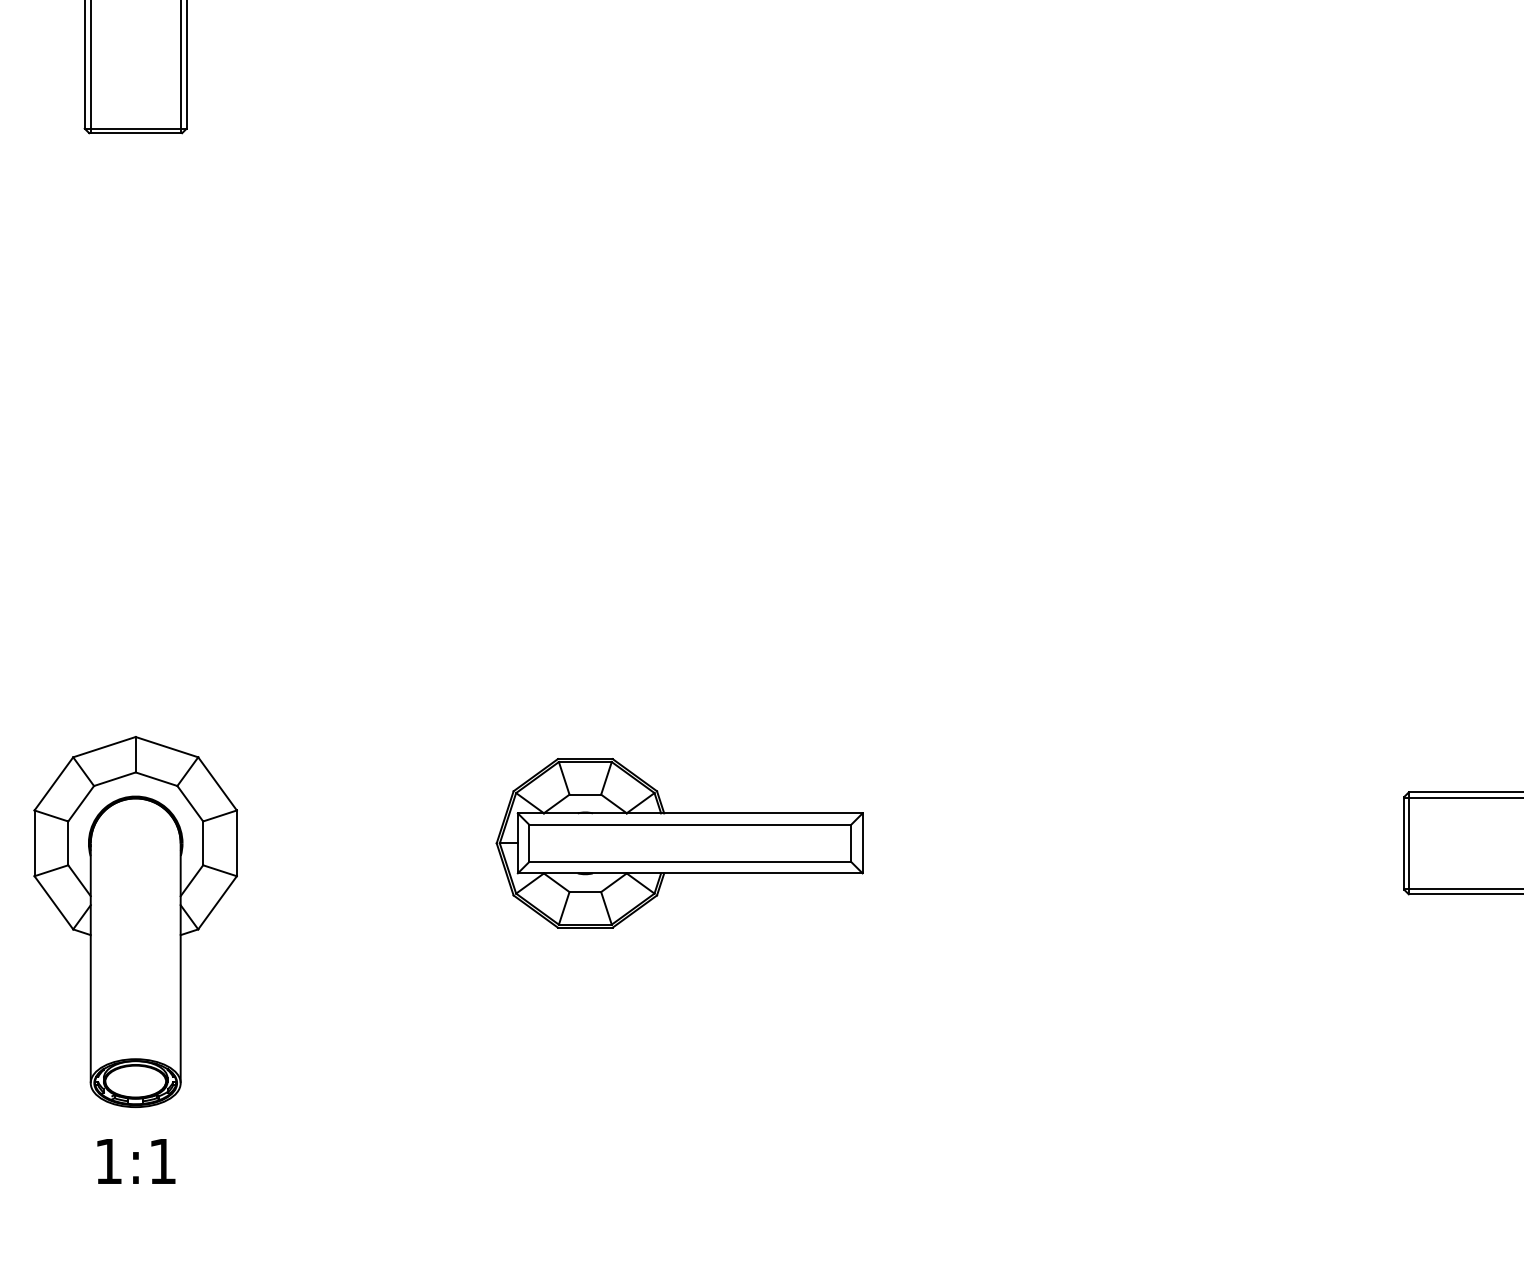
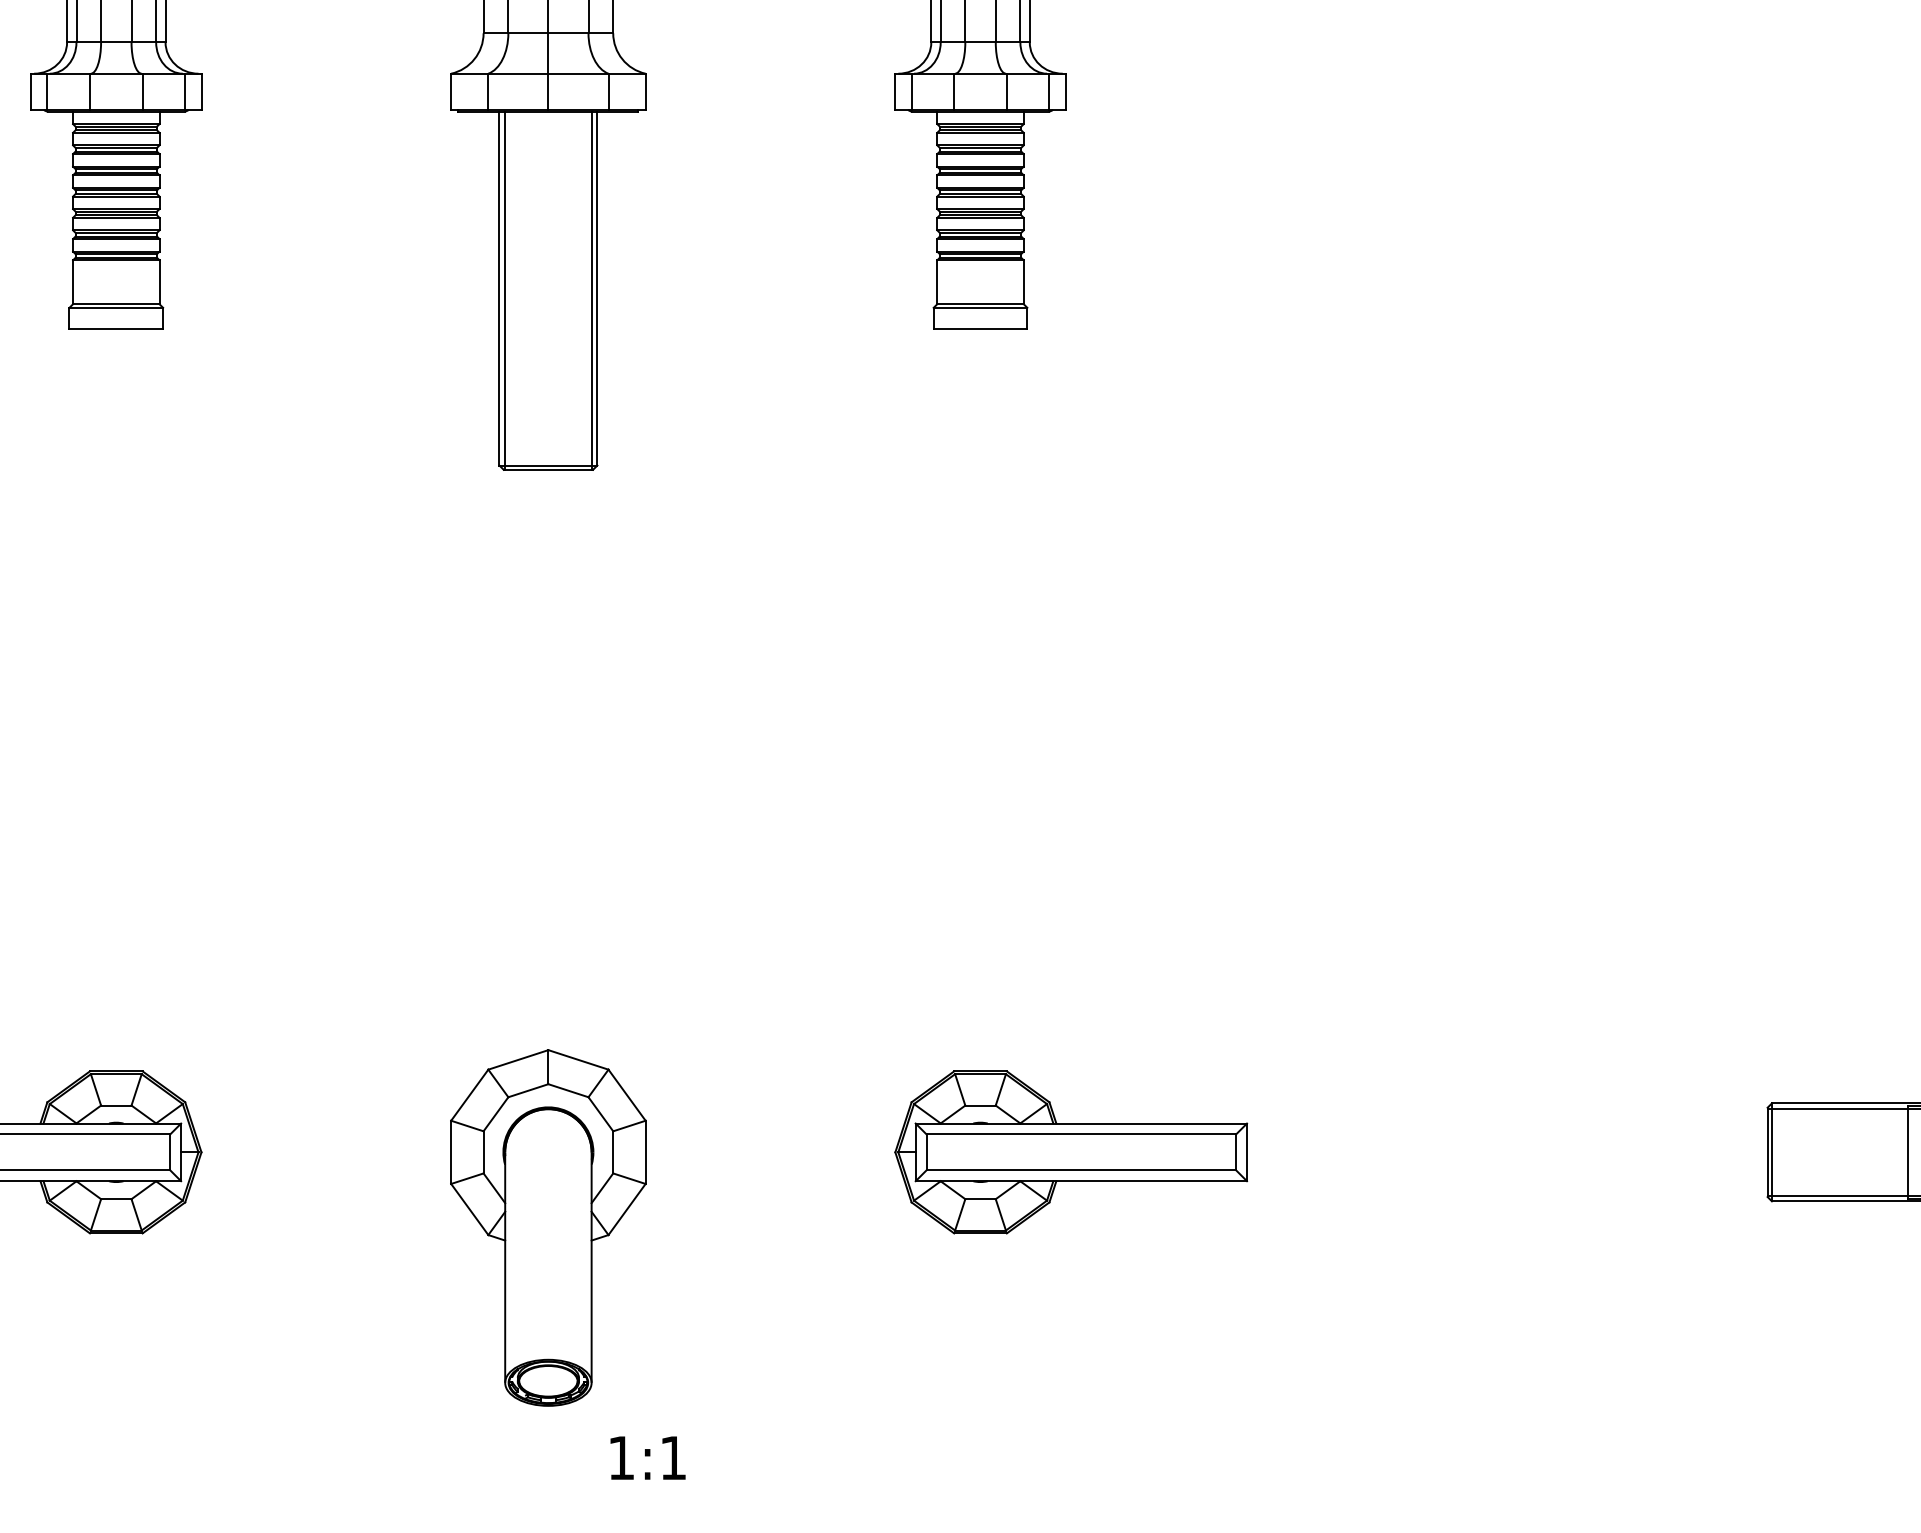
text: (135, 1160) -> (647, 1457), moved

